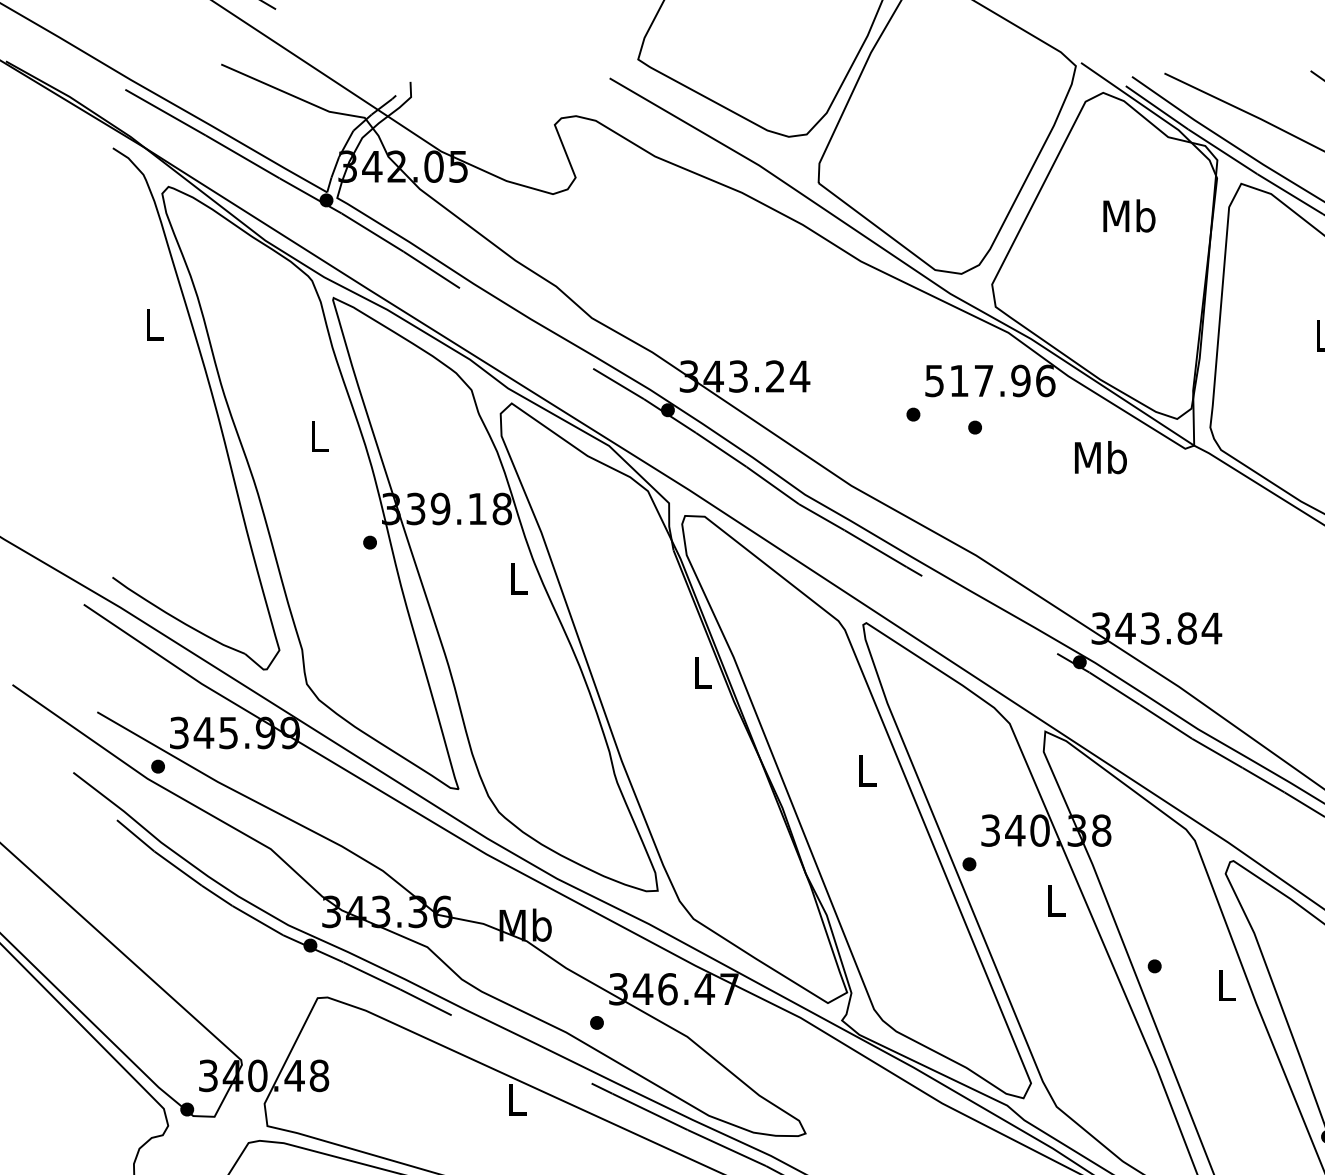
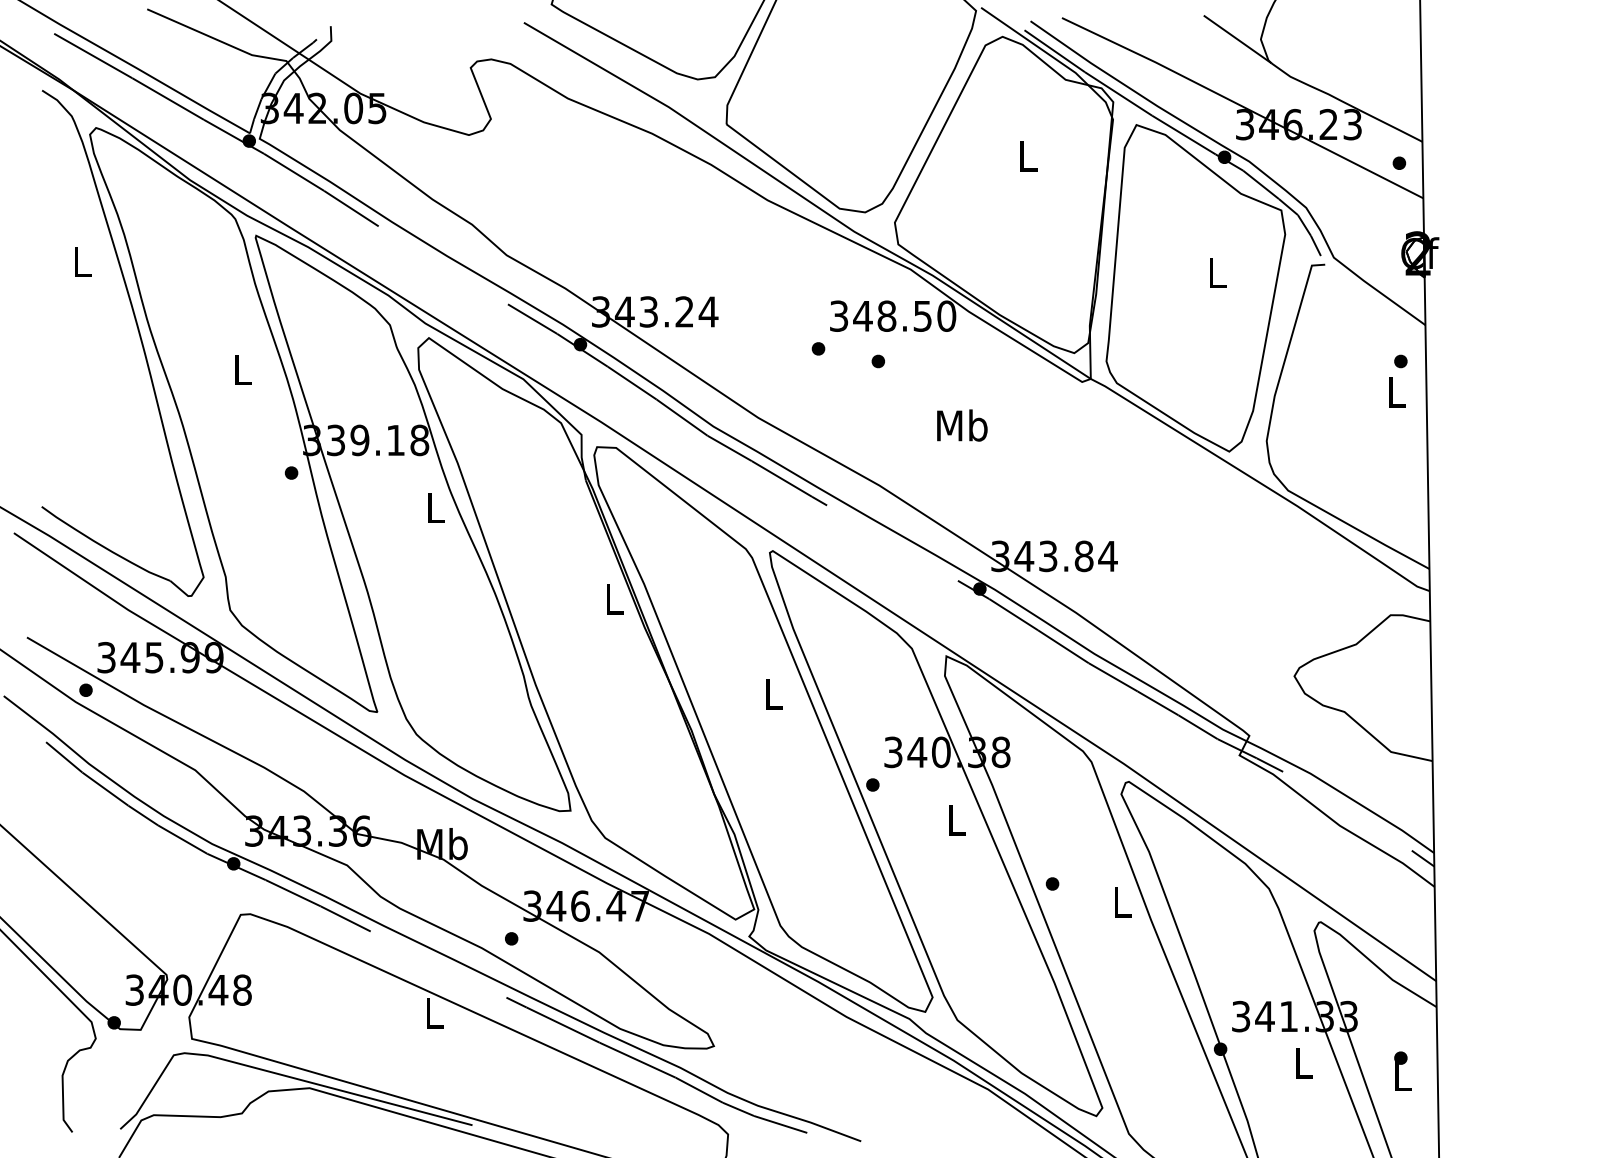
text: (1128, 216) -> (1027, 156), Mb -> L
text: (990, 380) -> (893, 315), 517.96 -> 348.50
text: (1101, 457) -> (962, 425), moved

